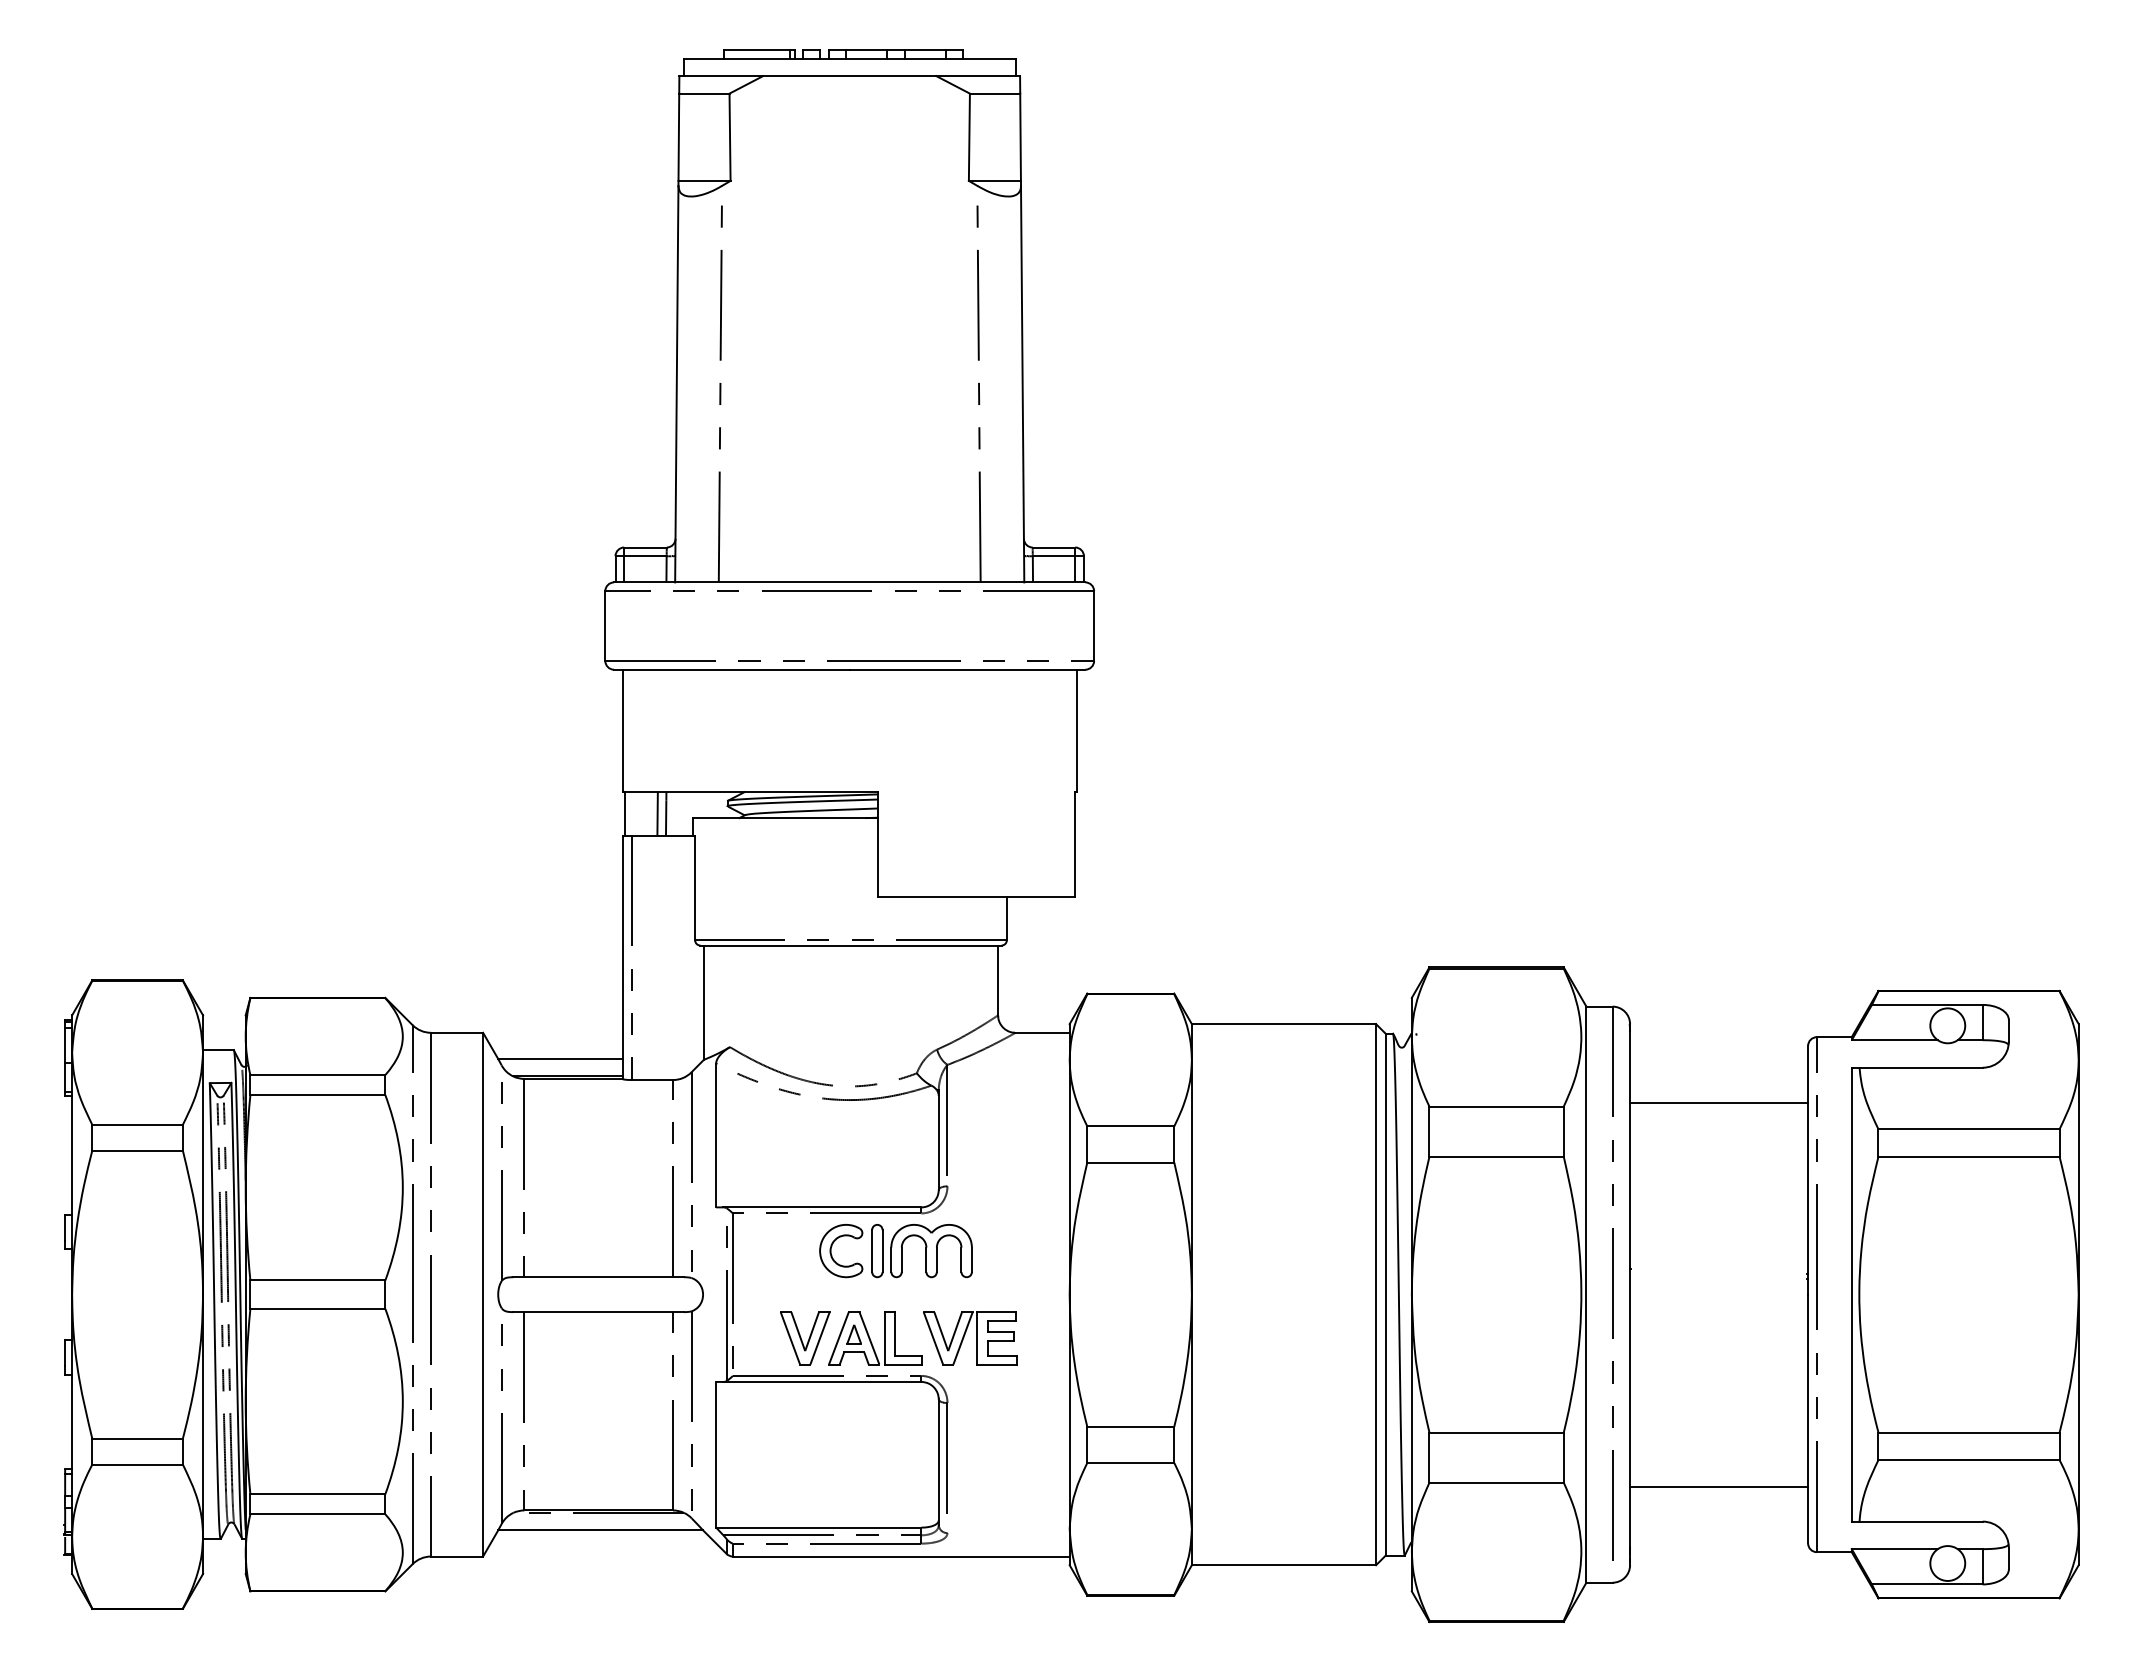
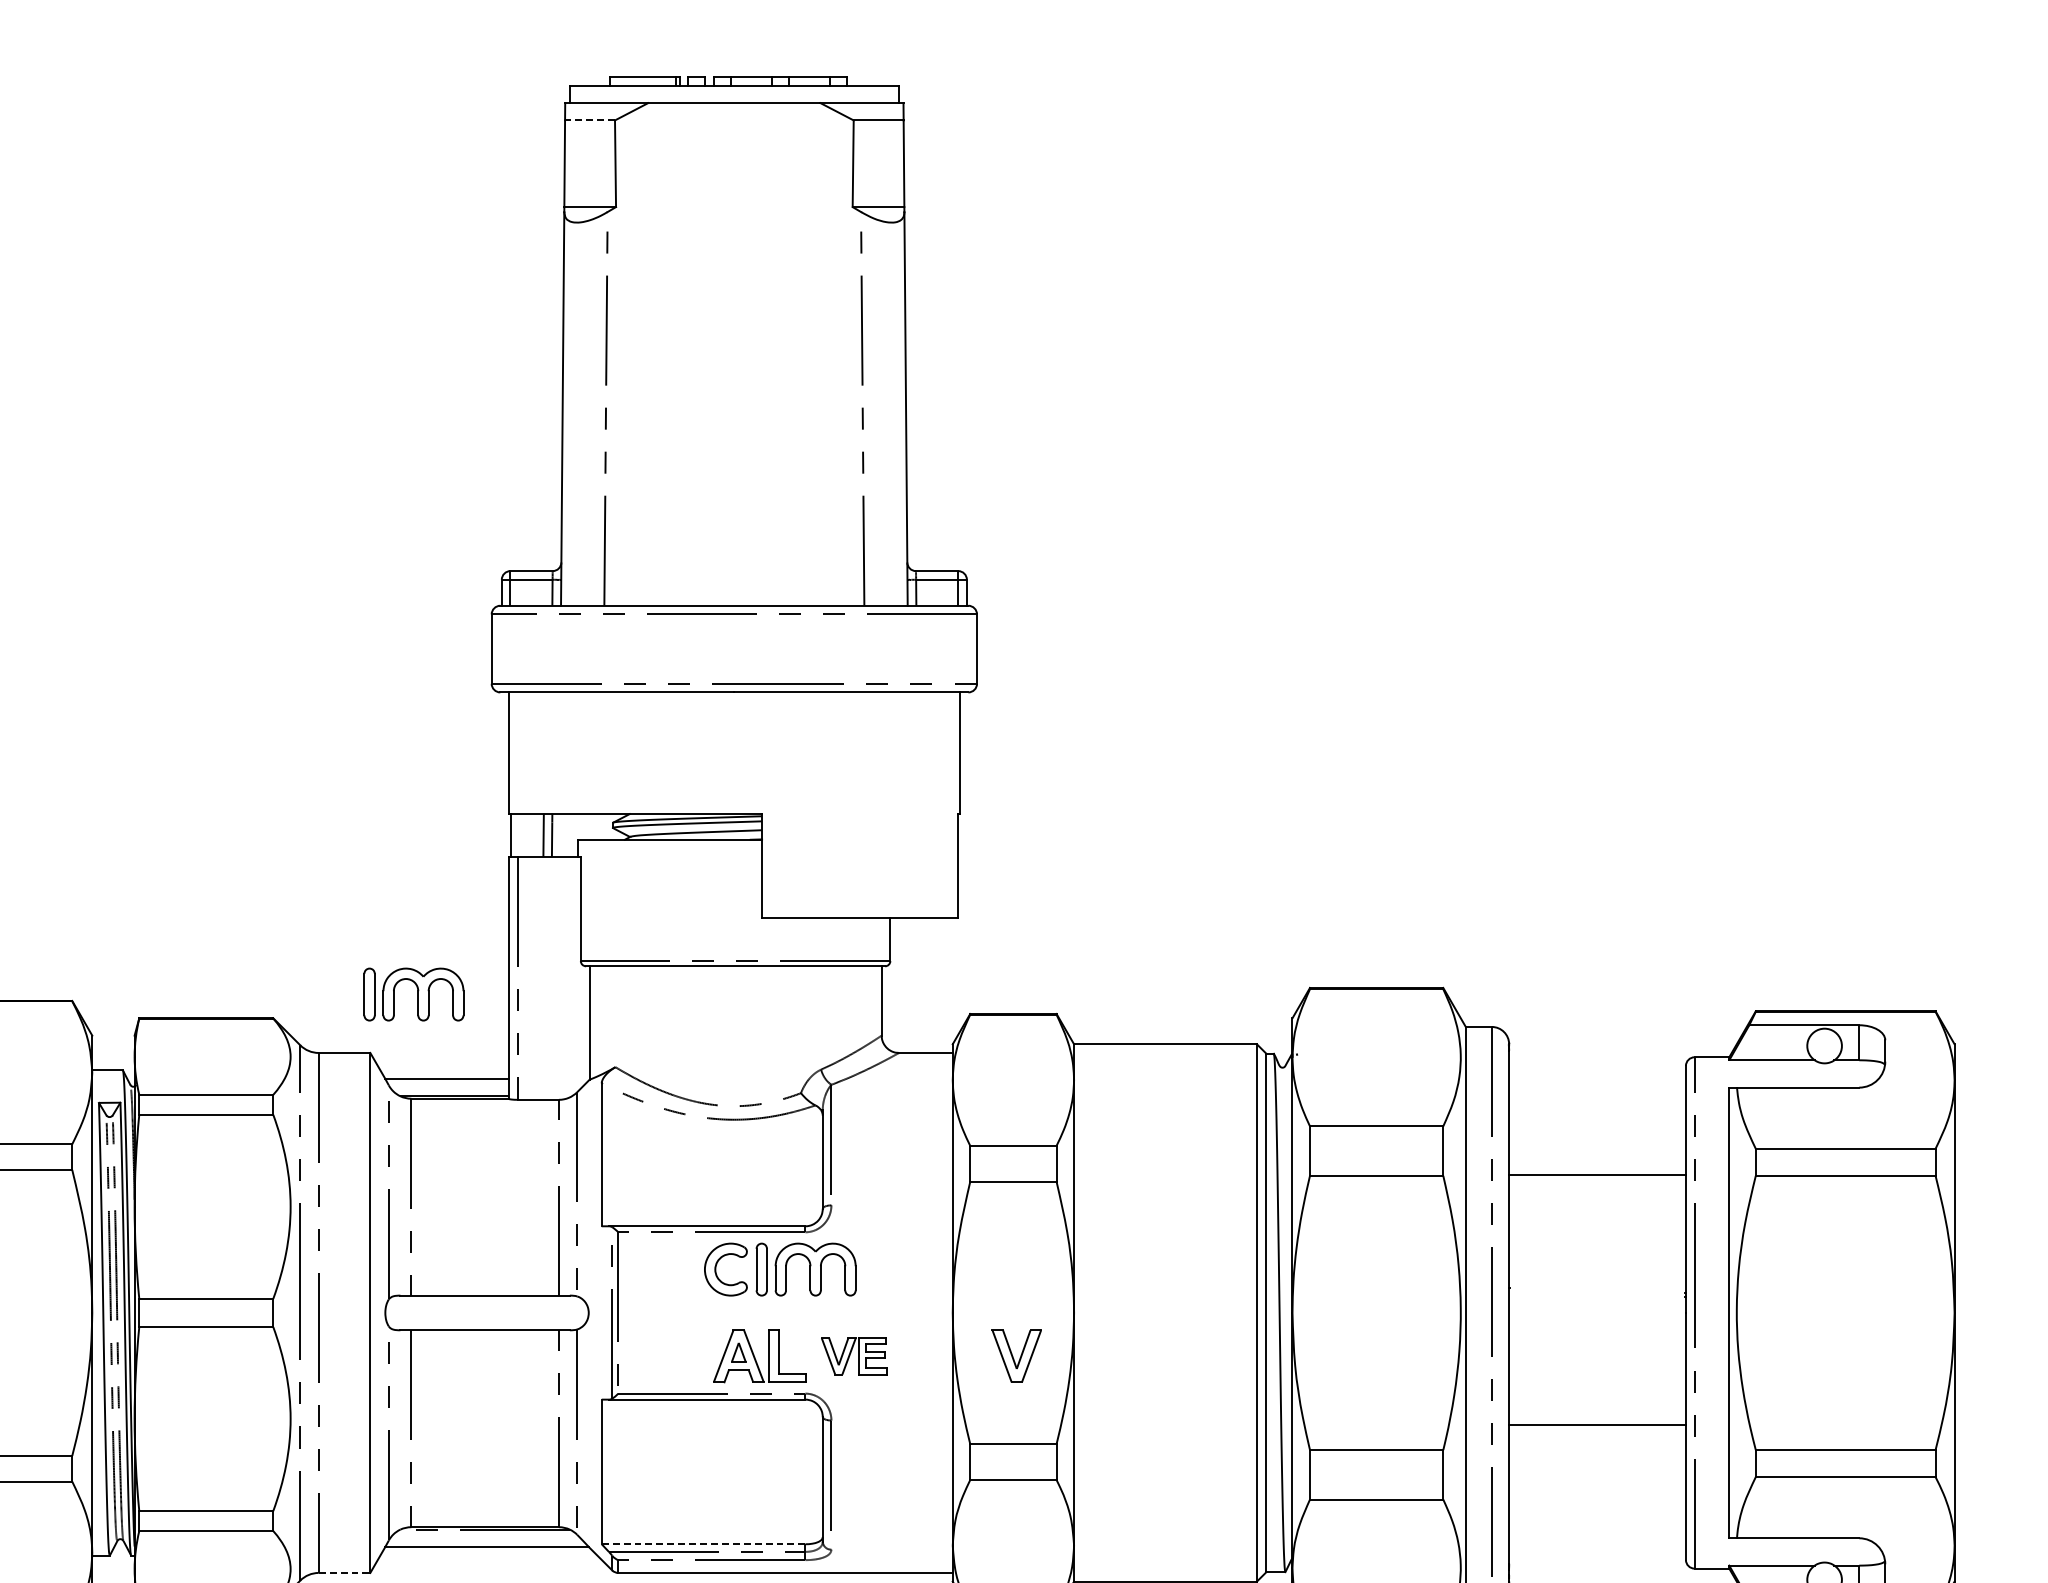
line: (703, 93) -> (589, 120), solid -> dashed
part: (526, 974) -> (413, 995), added
line: (1719, 1102) -> (1597, 1174), moved
part: (805, 1338) -> (1017, 1356), moved
part: (970, 1338) -> (854, 1356), size x0.7
line: (1719, 1486) -> (1597, 1424), moved
line: (818, 1527) -> (703, 1544), solid -> dashed
line: (457, 1556) -> (344, 1572), solid -> dashed

